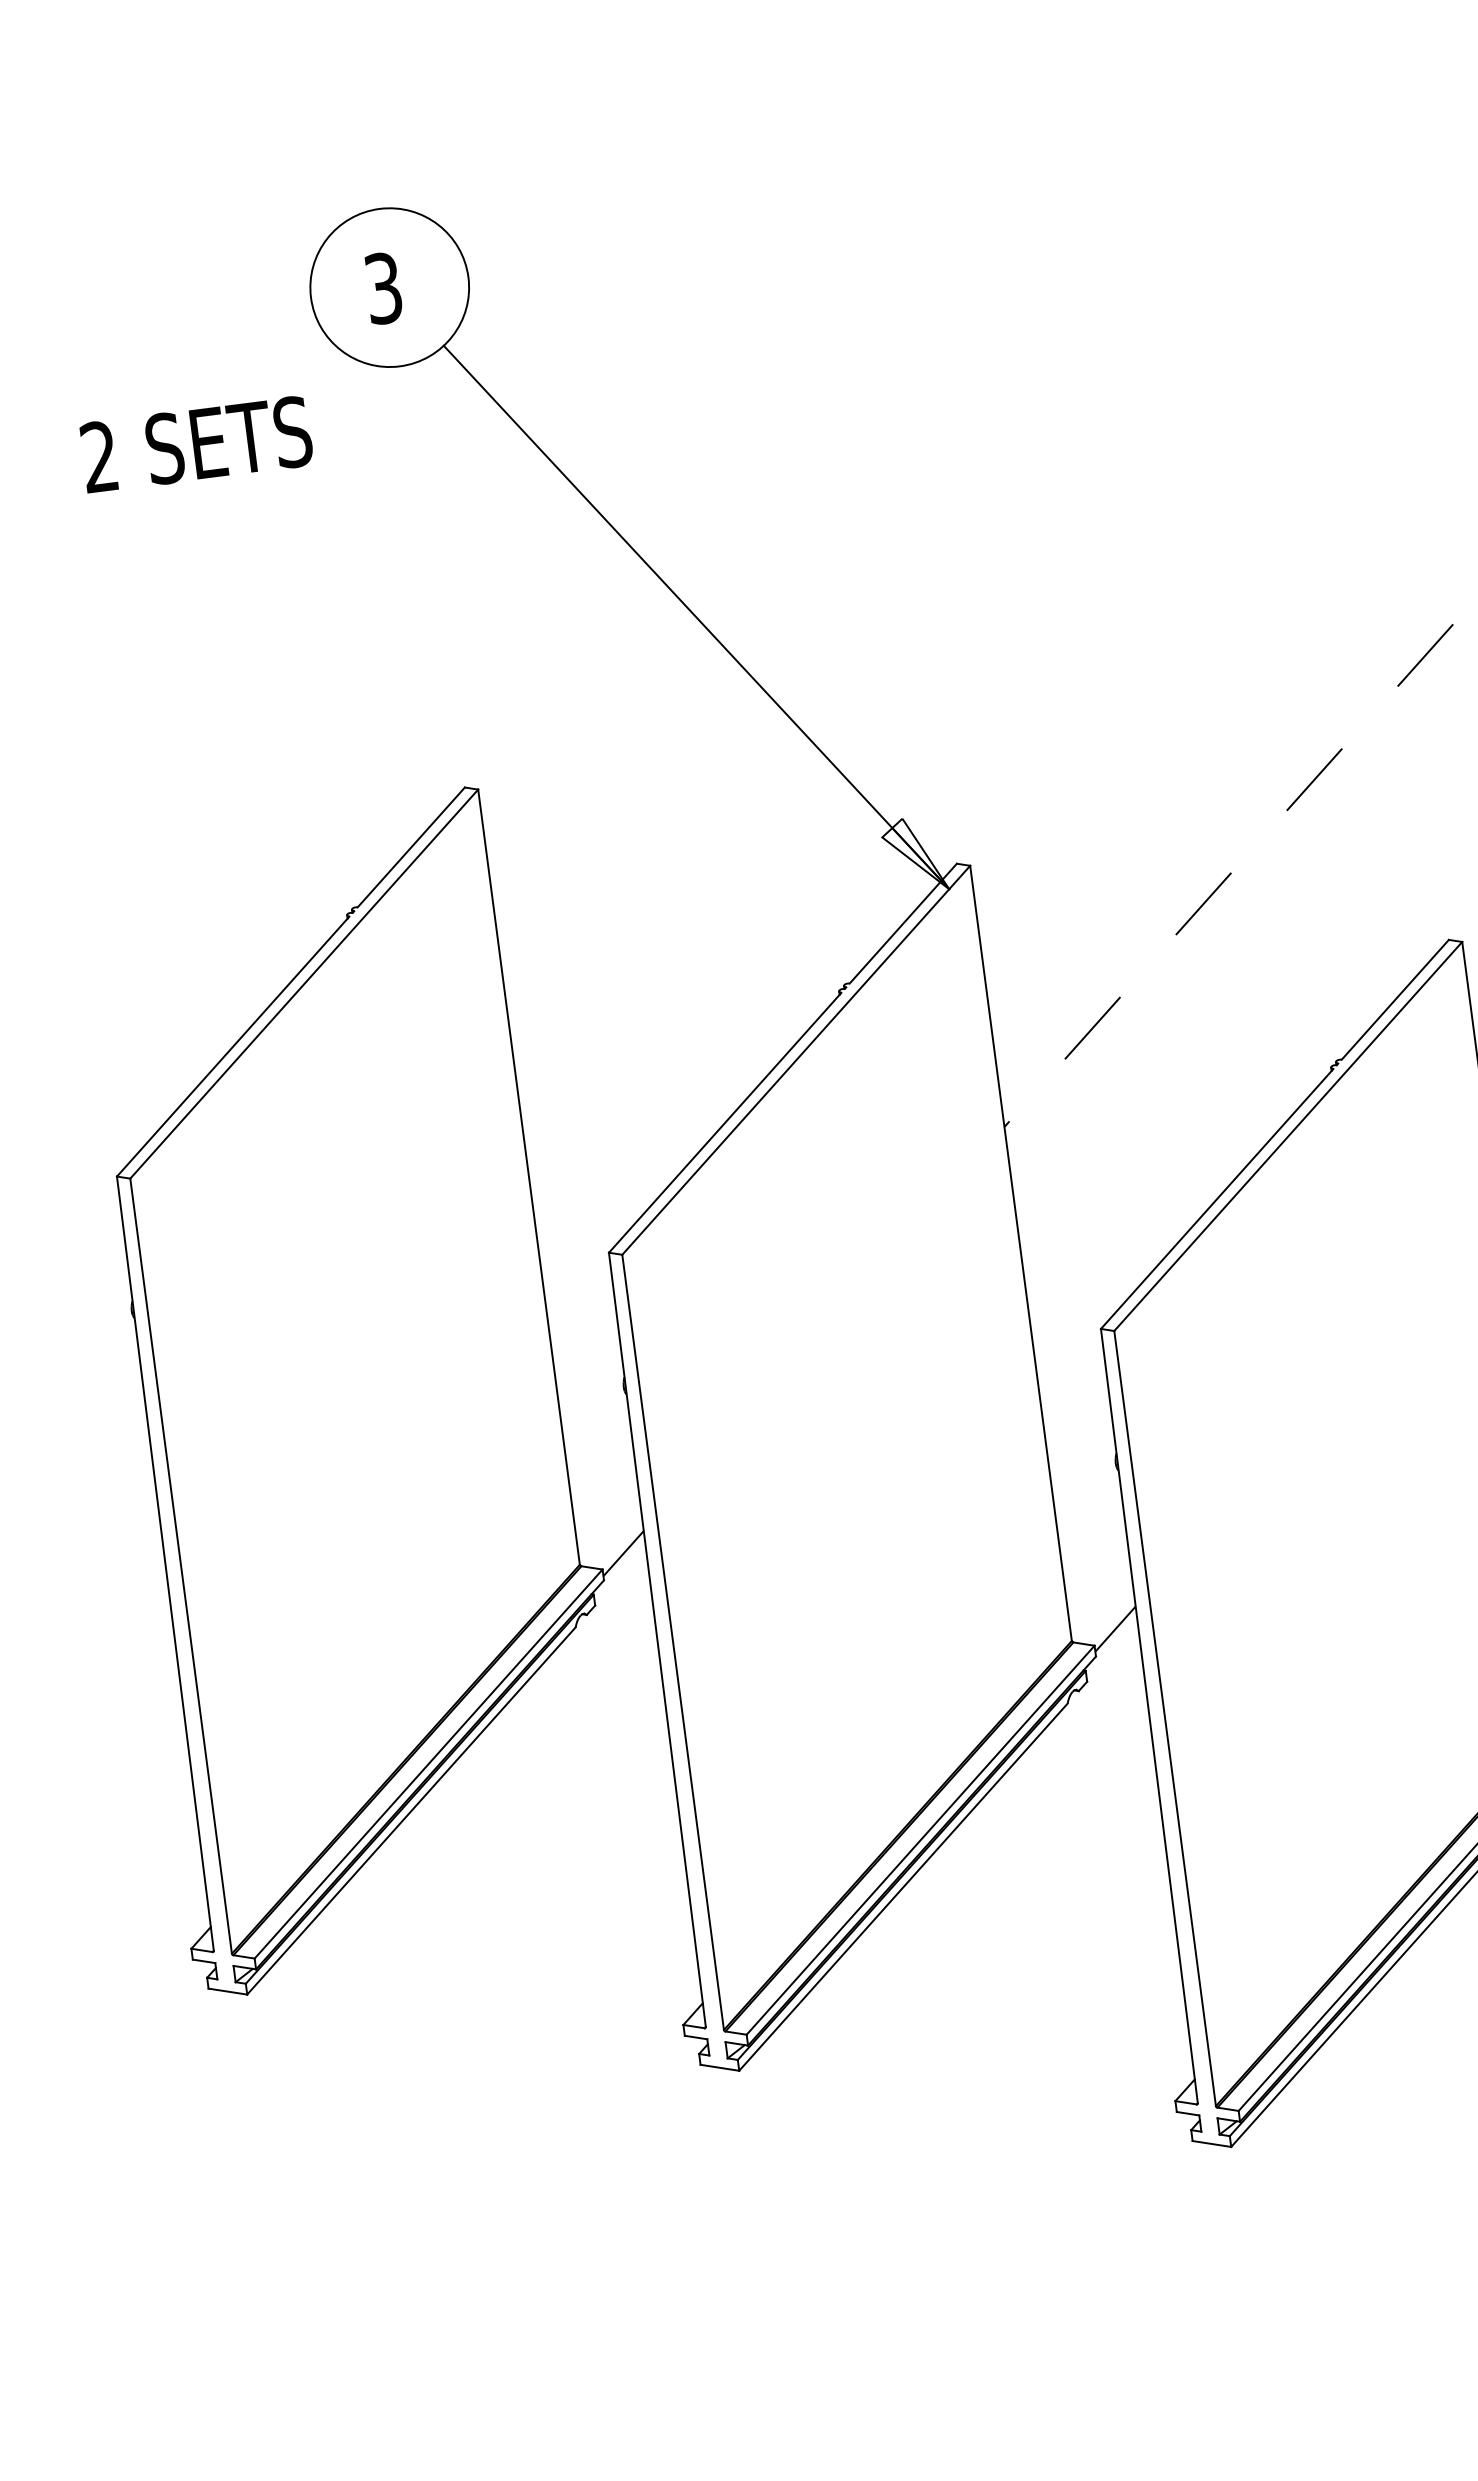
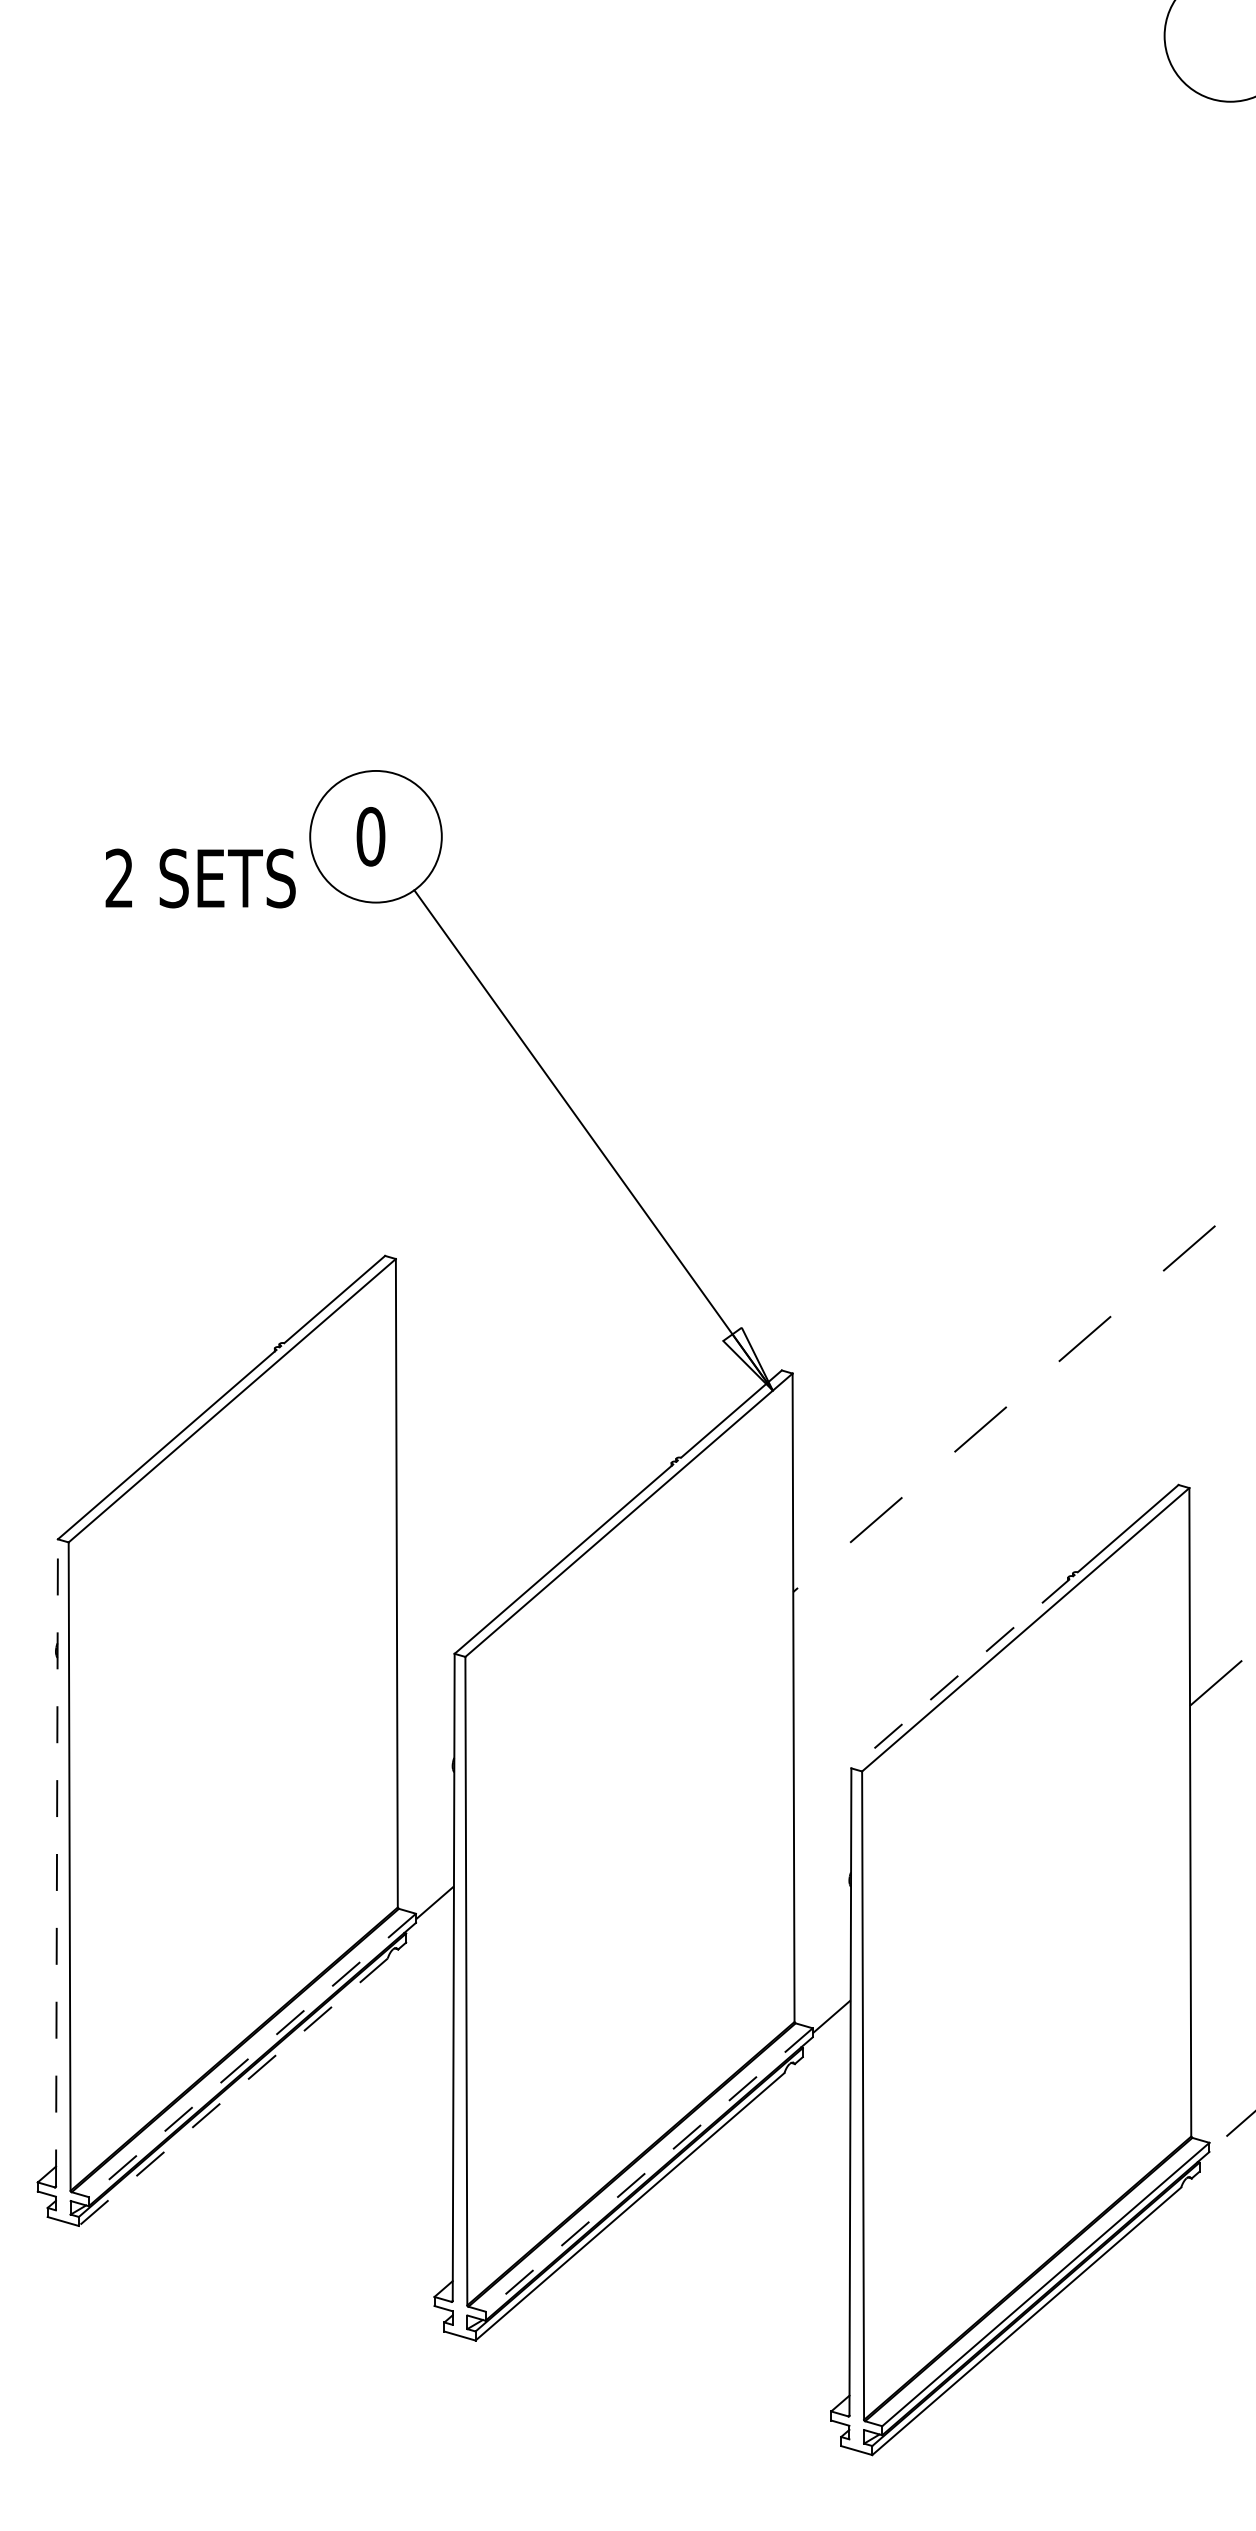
text: (383, 288) -> (370, 836), 3 -> 0
text: (196, 444) -> (200, 878), moved
line: (1216, 1198) -> (960, 1673), solid -> dashed
line: (164, 1563) -> (56, 1862), solid -> dashed
line: (428, 1764) -> (252, 2055), solid -> dashed
line: (410, 1811) -> (232, 2092), solid -> dashed
line: (919, 1840) -> (648, 2170), solid -> dashed

